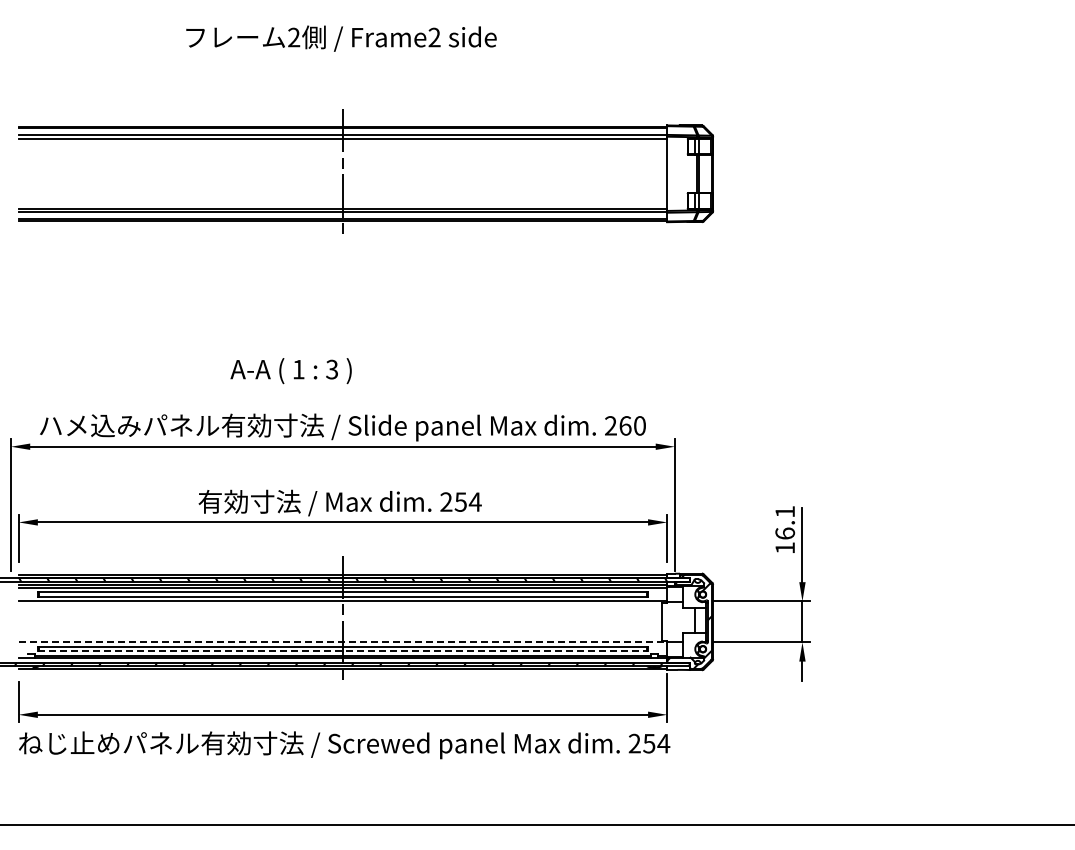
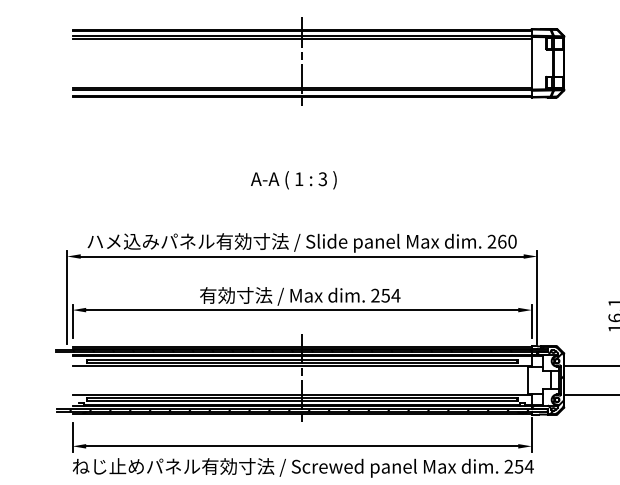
text: (290, 371) -> (293, 180), moved
line: (343, 642) -> (302, 395), dashed -> solid
line: (342, 651) -> (301, 401), dashed -> solid

